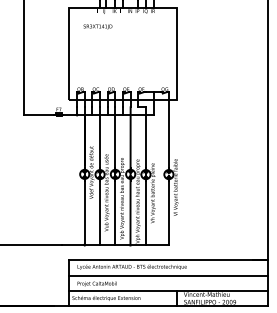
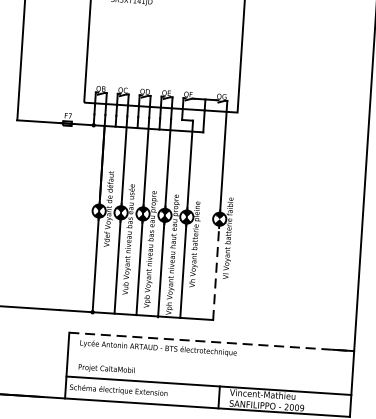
line: (168, 210) -> (215, 270), solid -> dashed
line: (169, 260) -> (212, 342), solid -> dashed
line: (168, 275) -> (209, 363), removed

